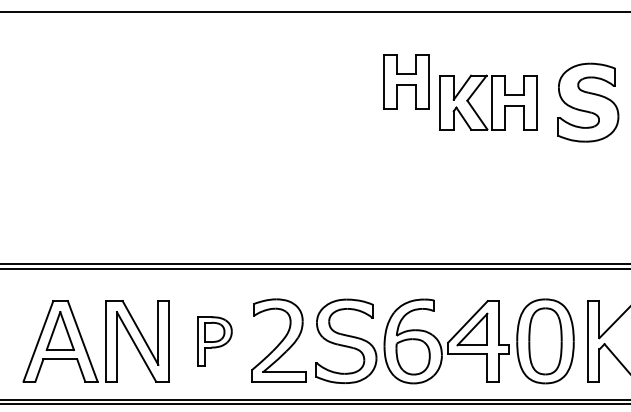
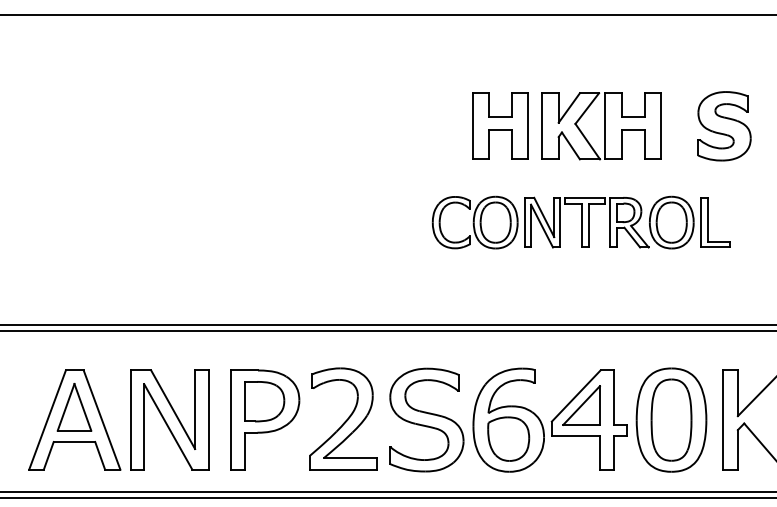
part: (406, 81) -> (500, 126), moved
part: (588, 102) -> (724, 126), size x0.71
part: (471, 180) -> (580, 222), added
part: (214, 341) -> (264, 420), size x1.67

